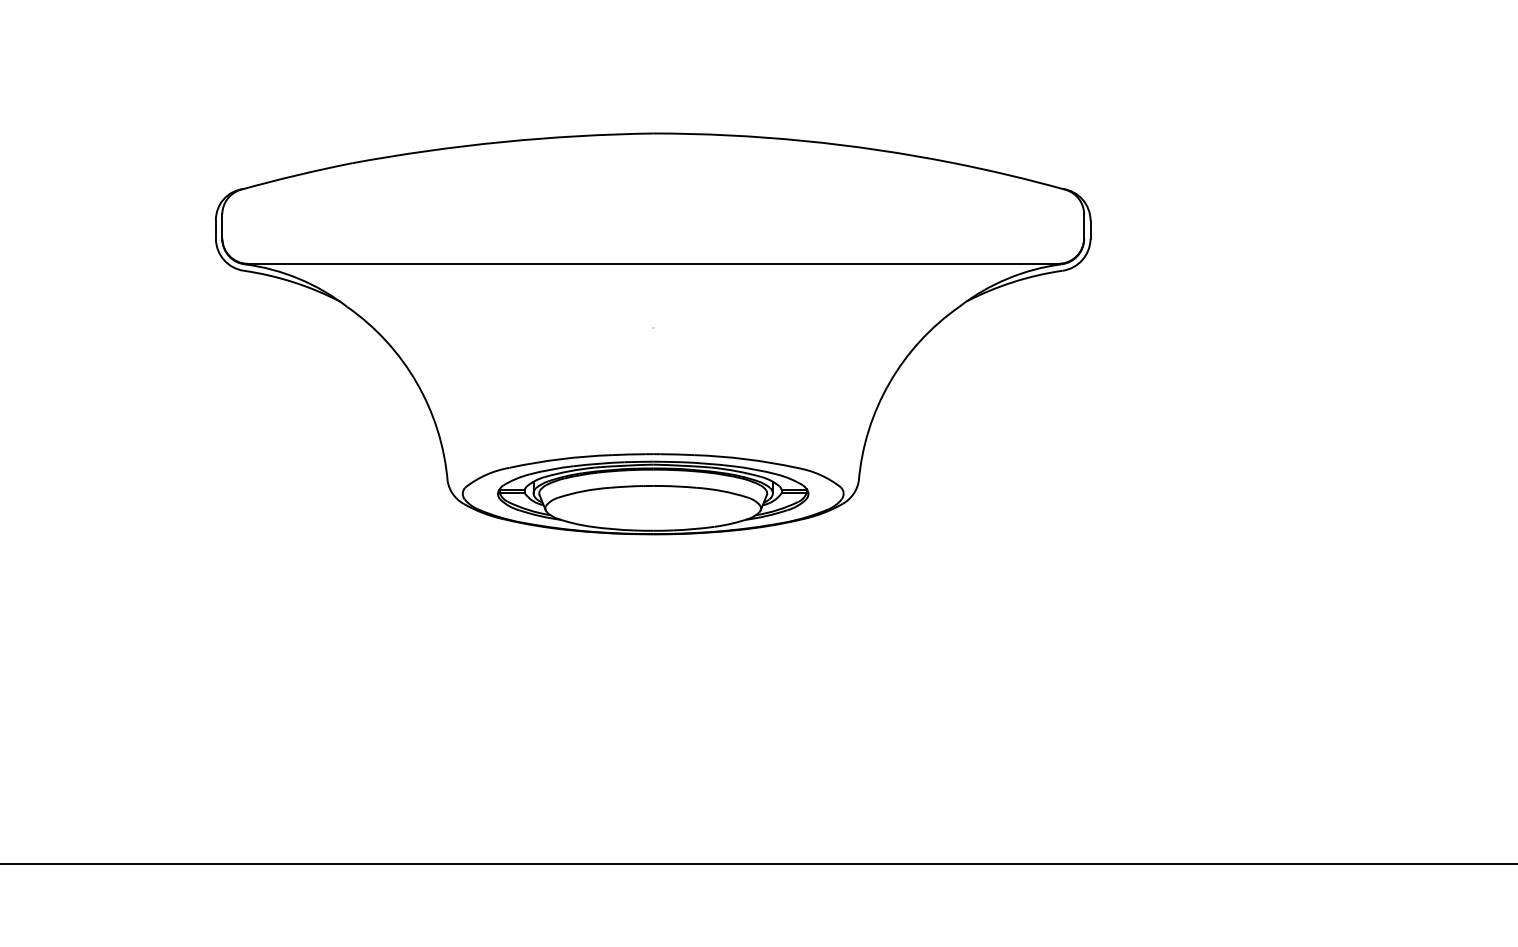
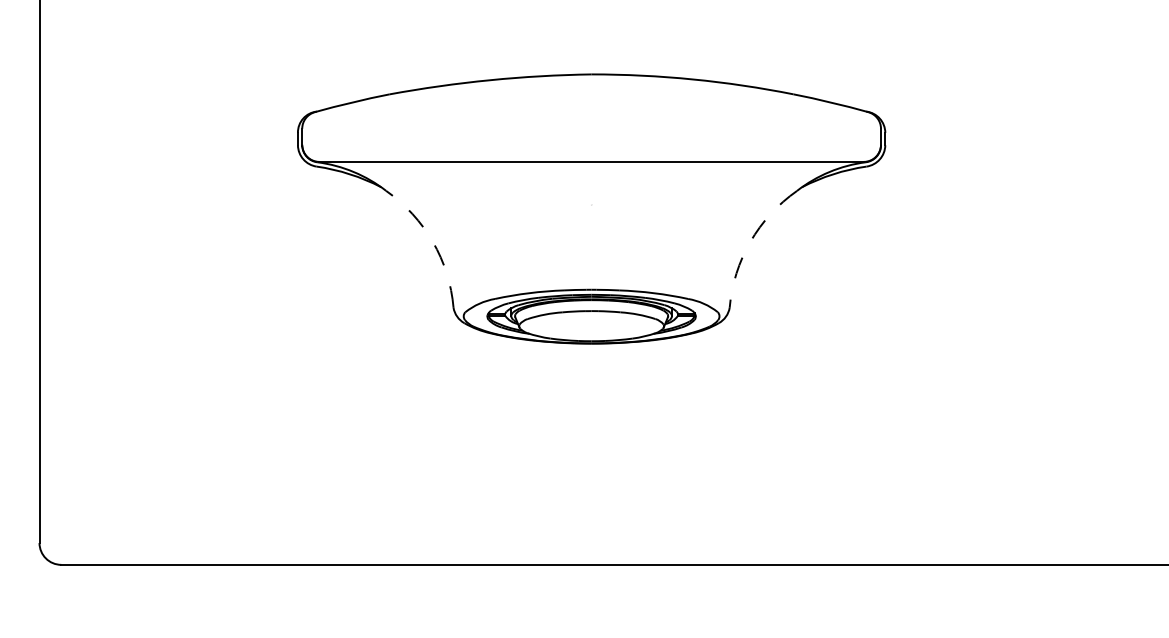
arc: (416, 382) -> (432, 241), solid -> dashed
arc: (889, 382) -> (750, 241), solid -> dashed

